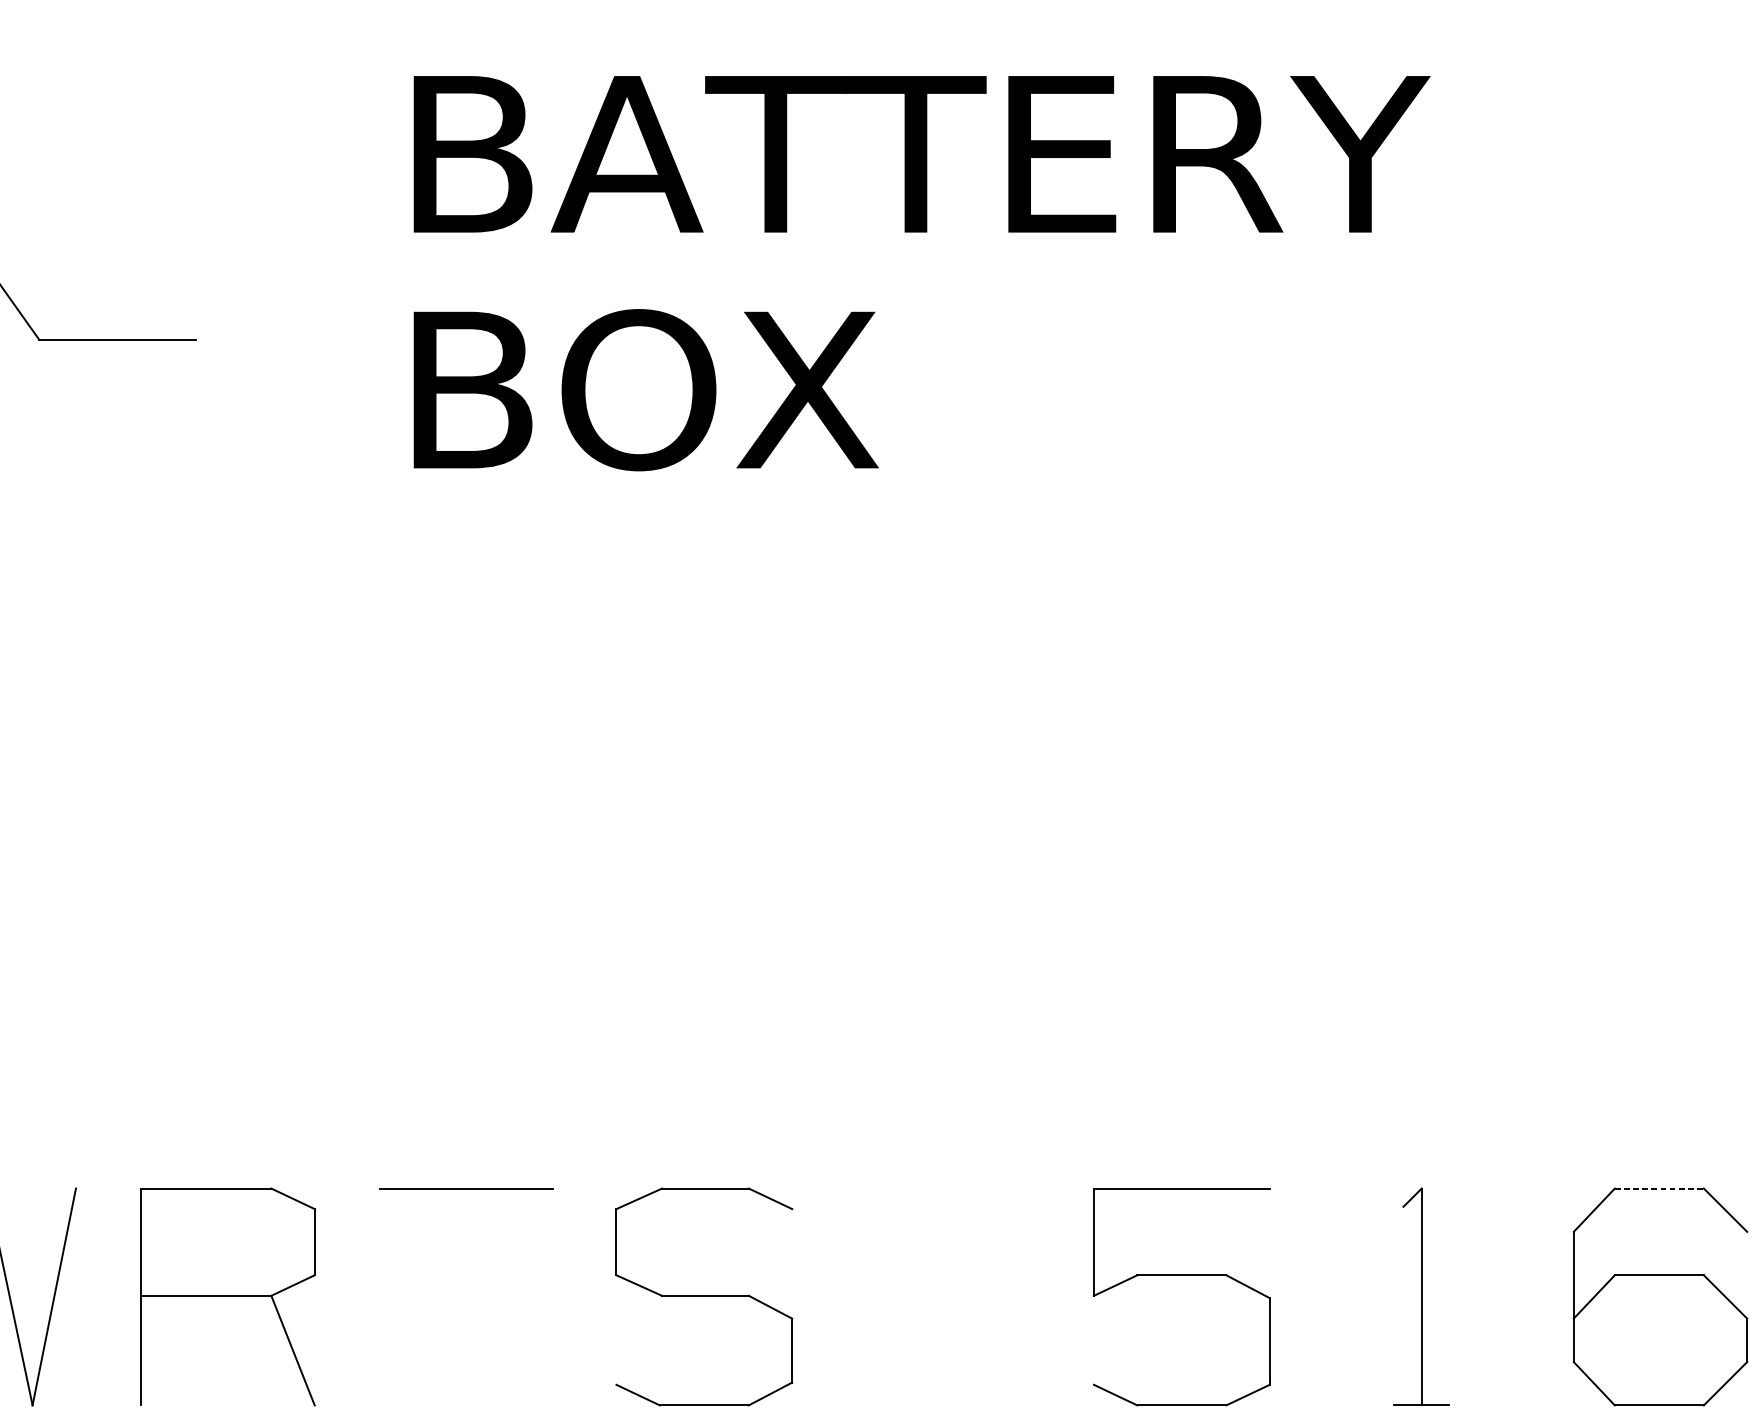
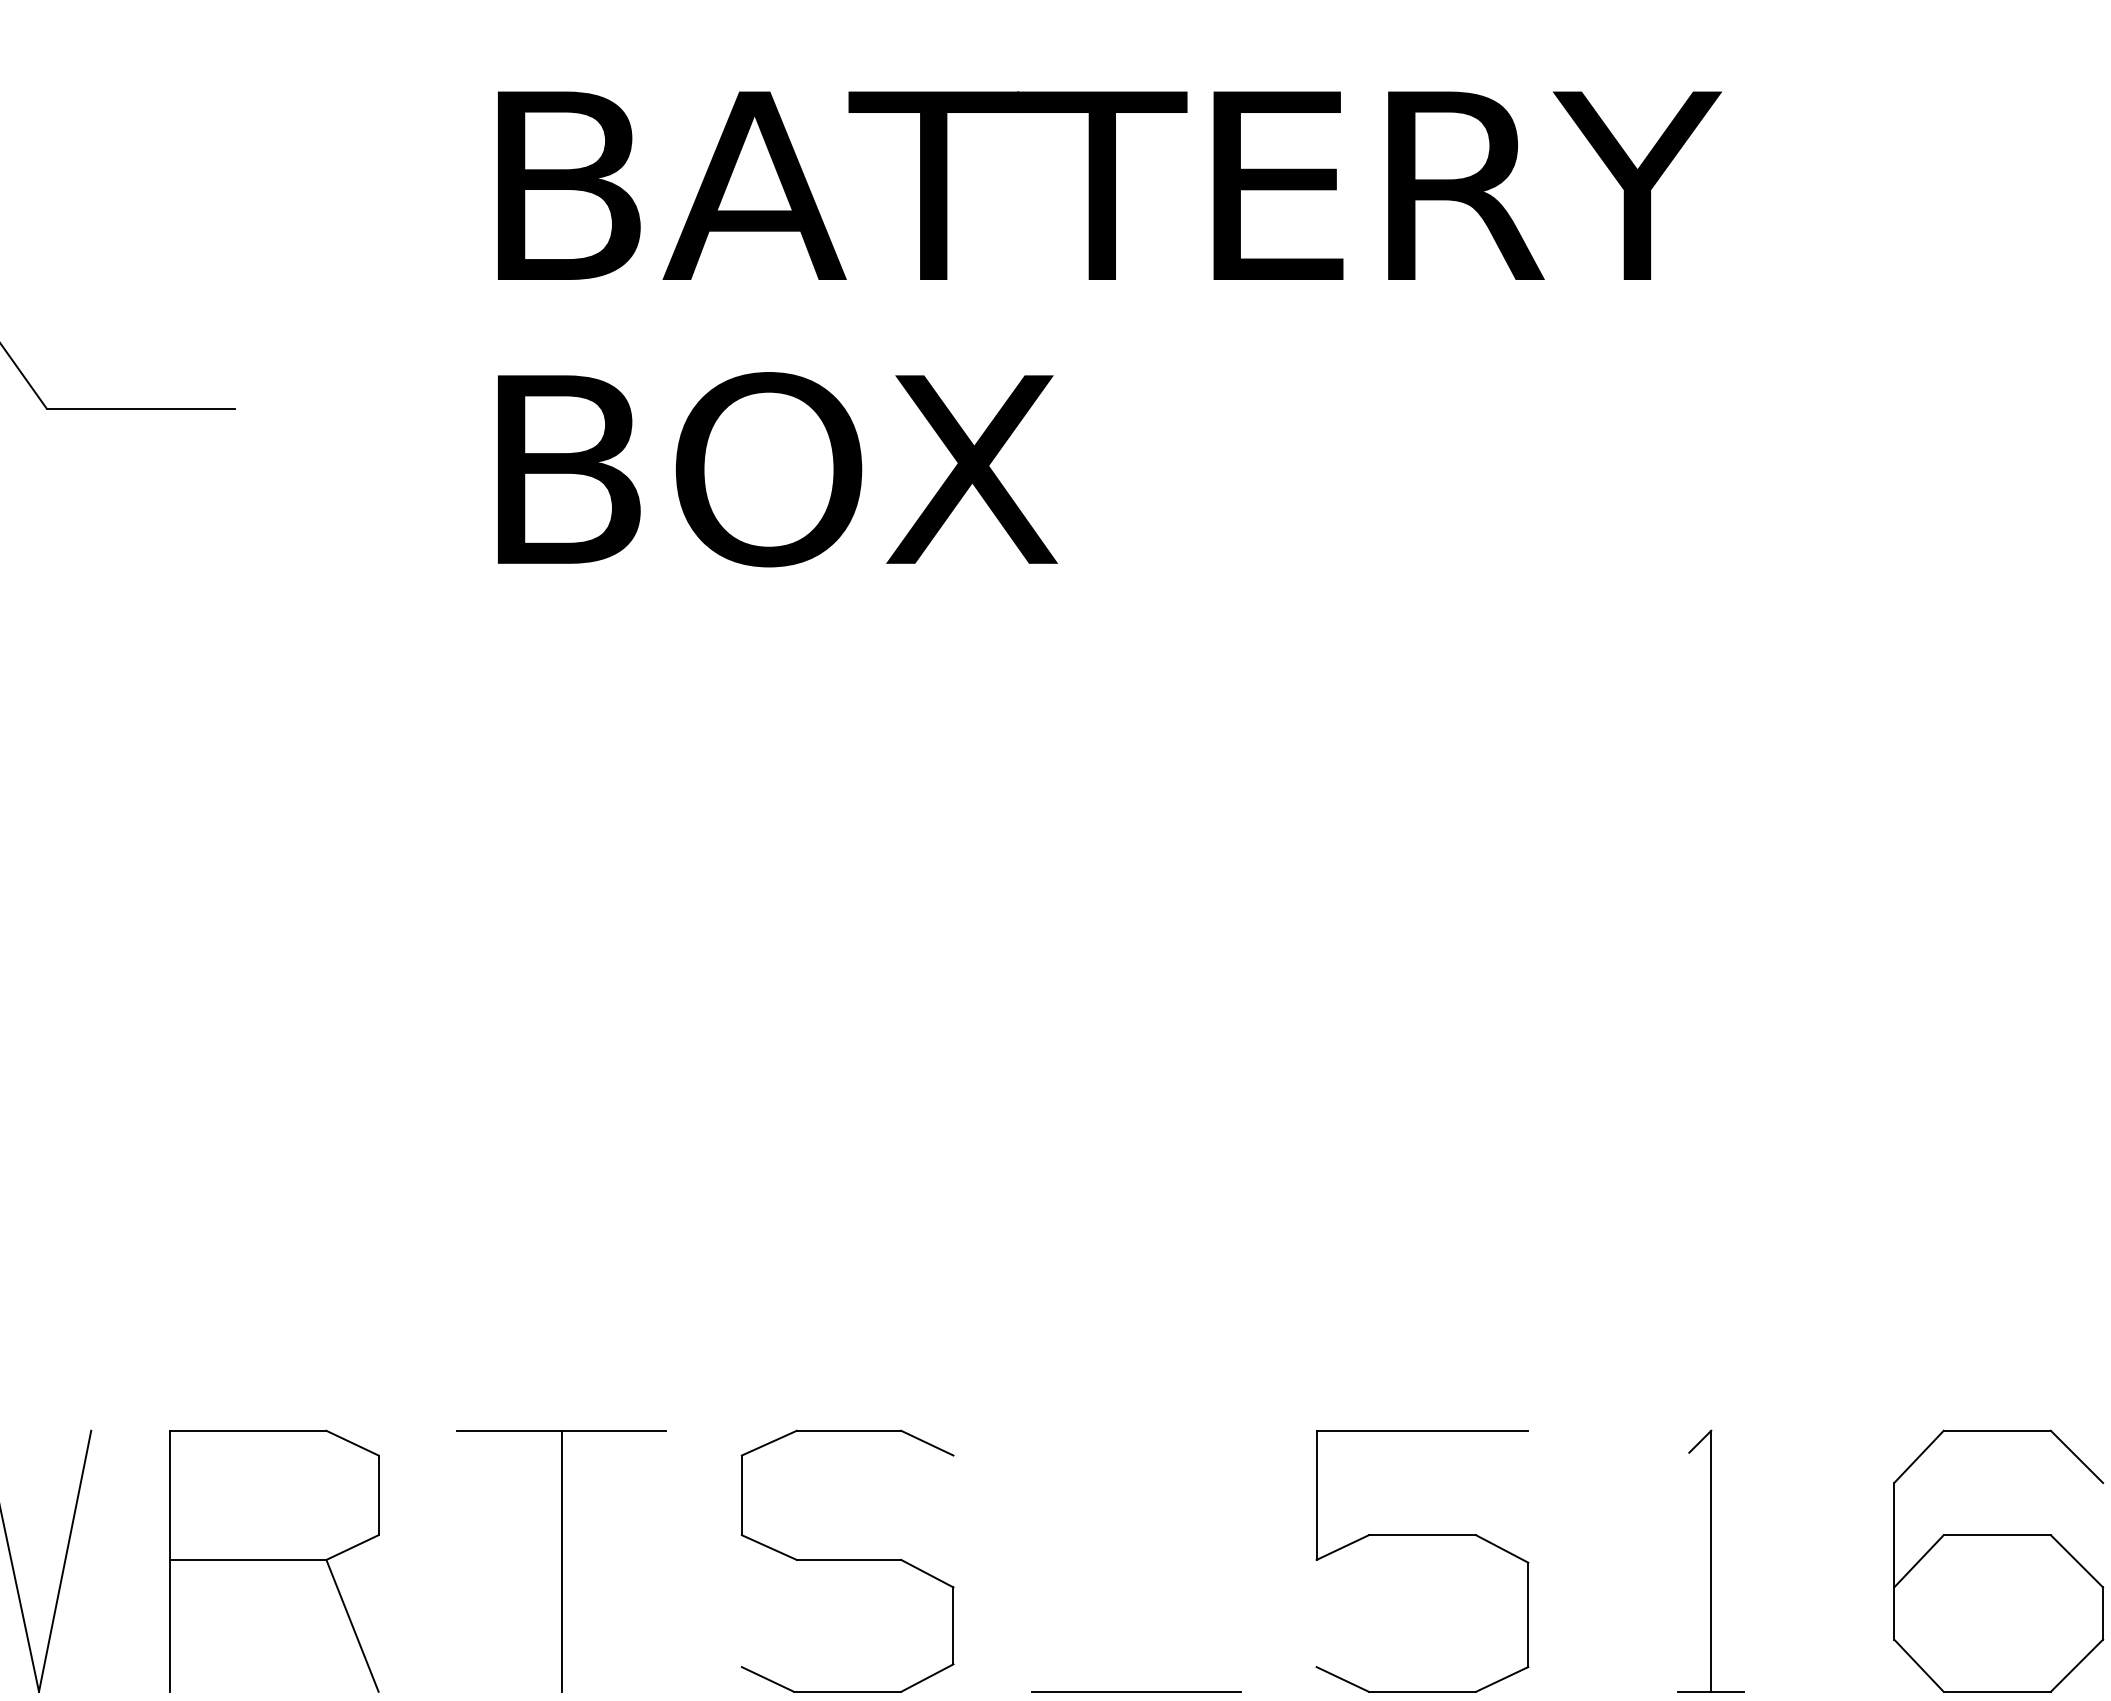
line: (1659, 1188) -> (1997, 1430), dashed -> solid
line: (466, 1296) -> (561, 1560), added
line: (944, 1405) -> (1136, 1691), added

